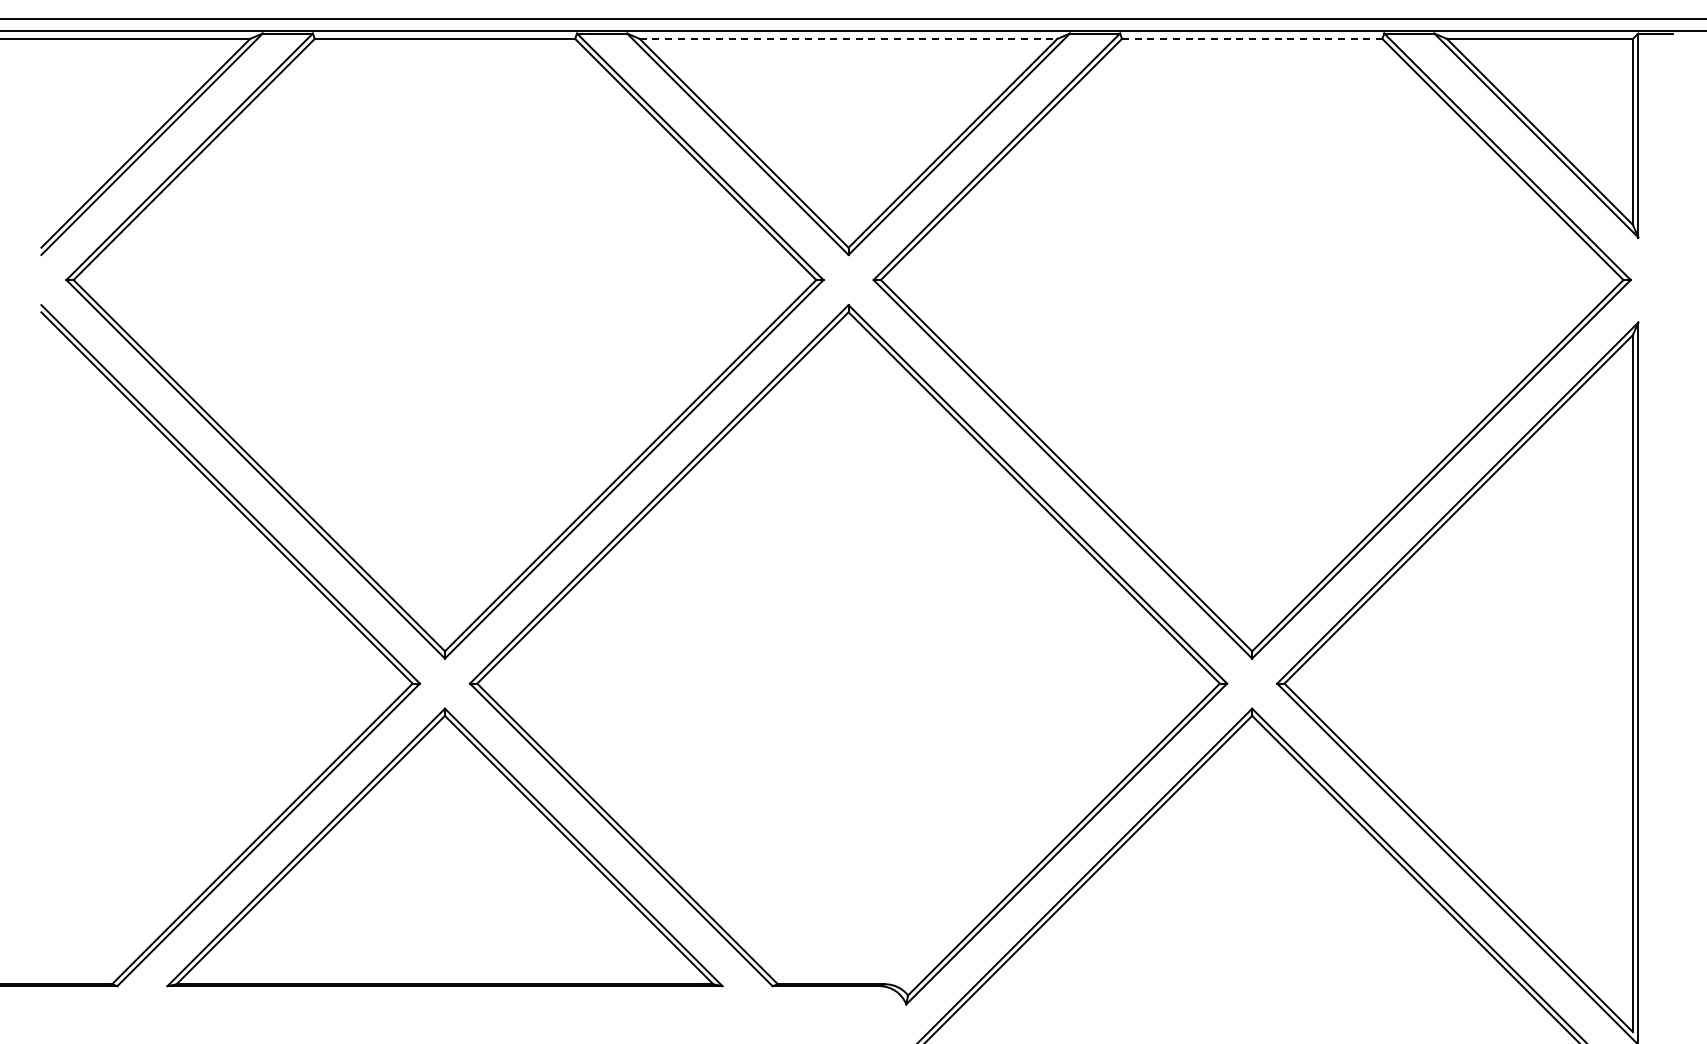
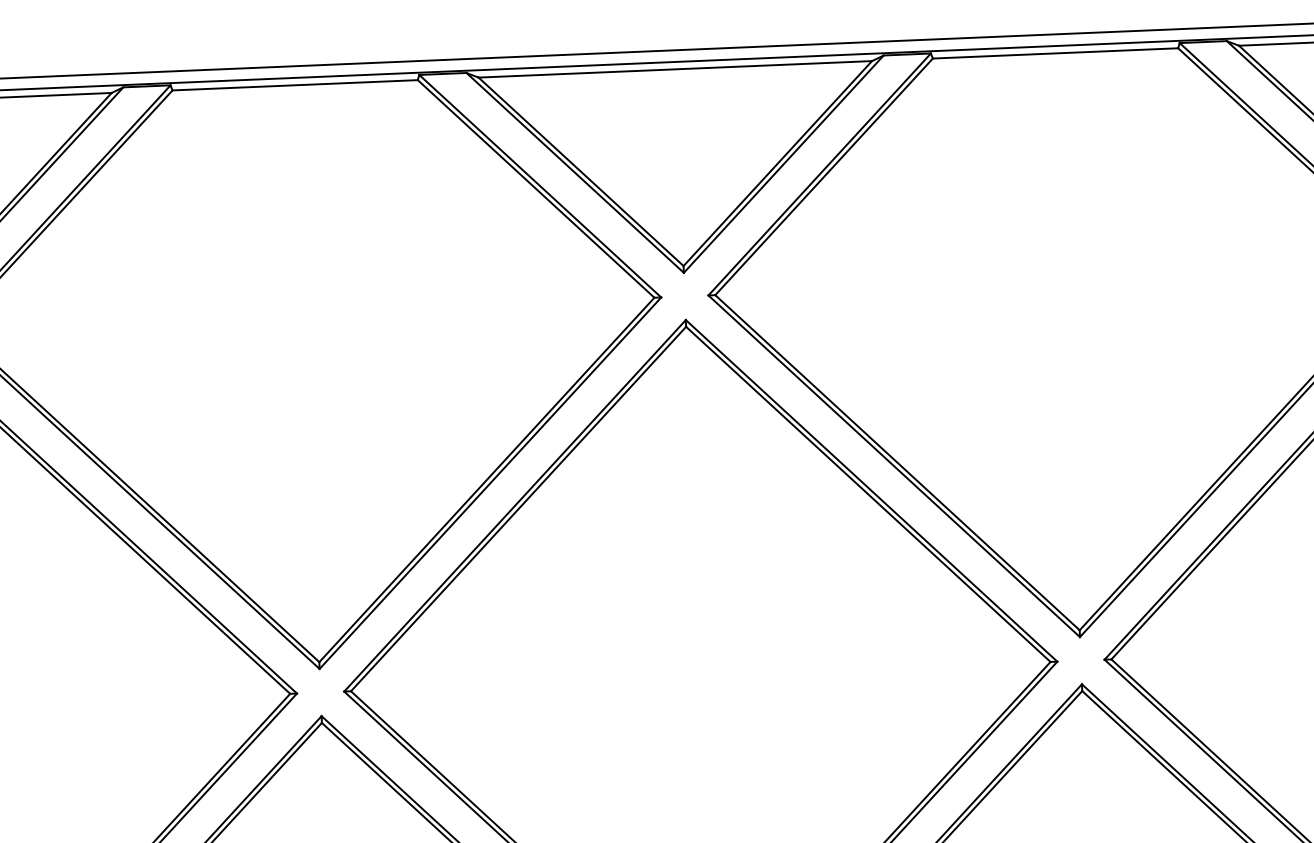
line: (848, 38) -> (675, 68), dashed -> solid
line: (1252, 38) -> (1055, 52), dashed -> solid

